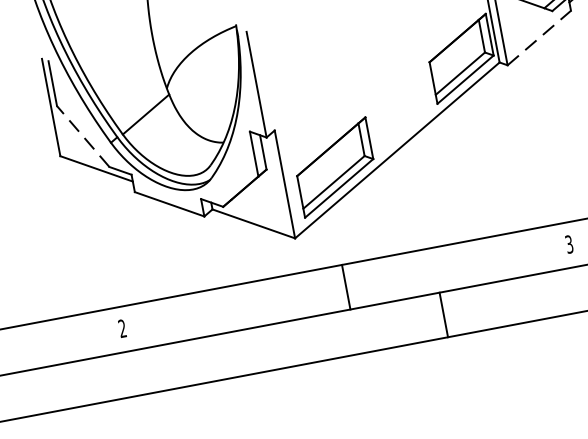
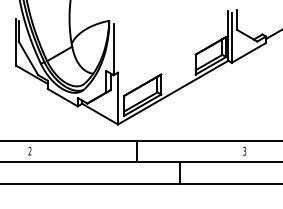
line: (538, 37) -> (248, 52), dashed -> solid
line: (82, 136) -> (28, 58), dashed -> solid

